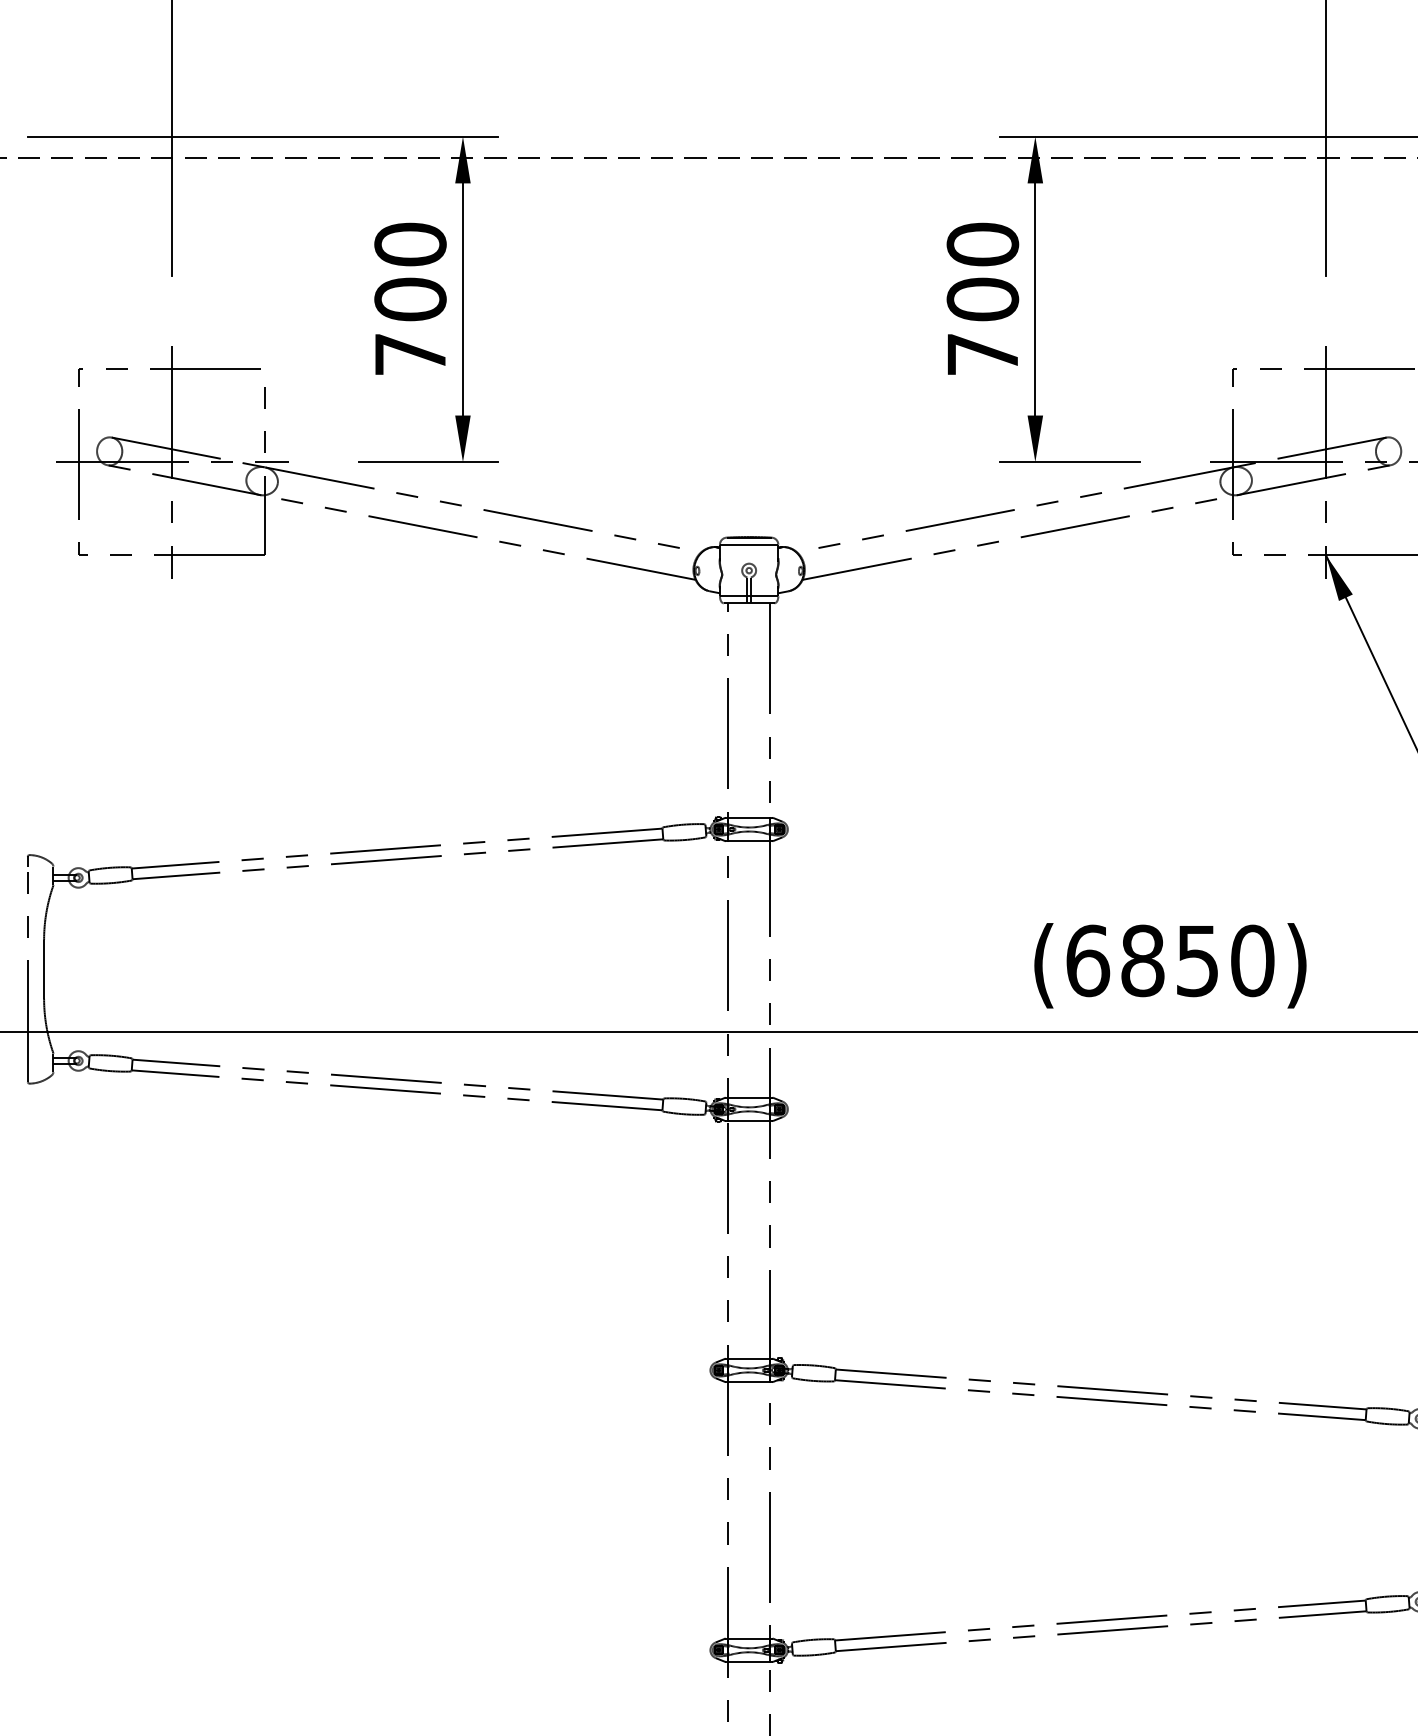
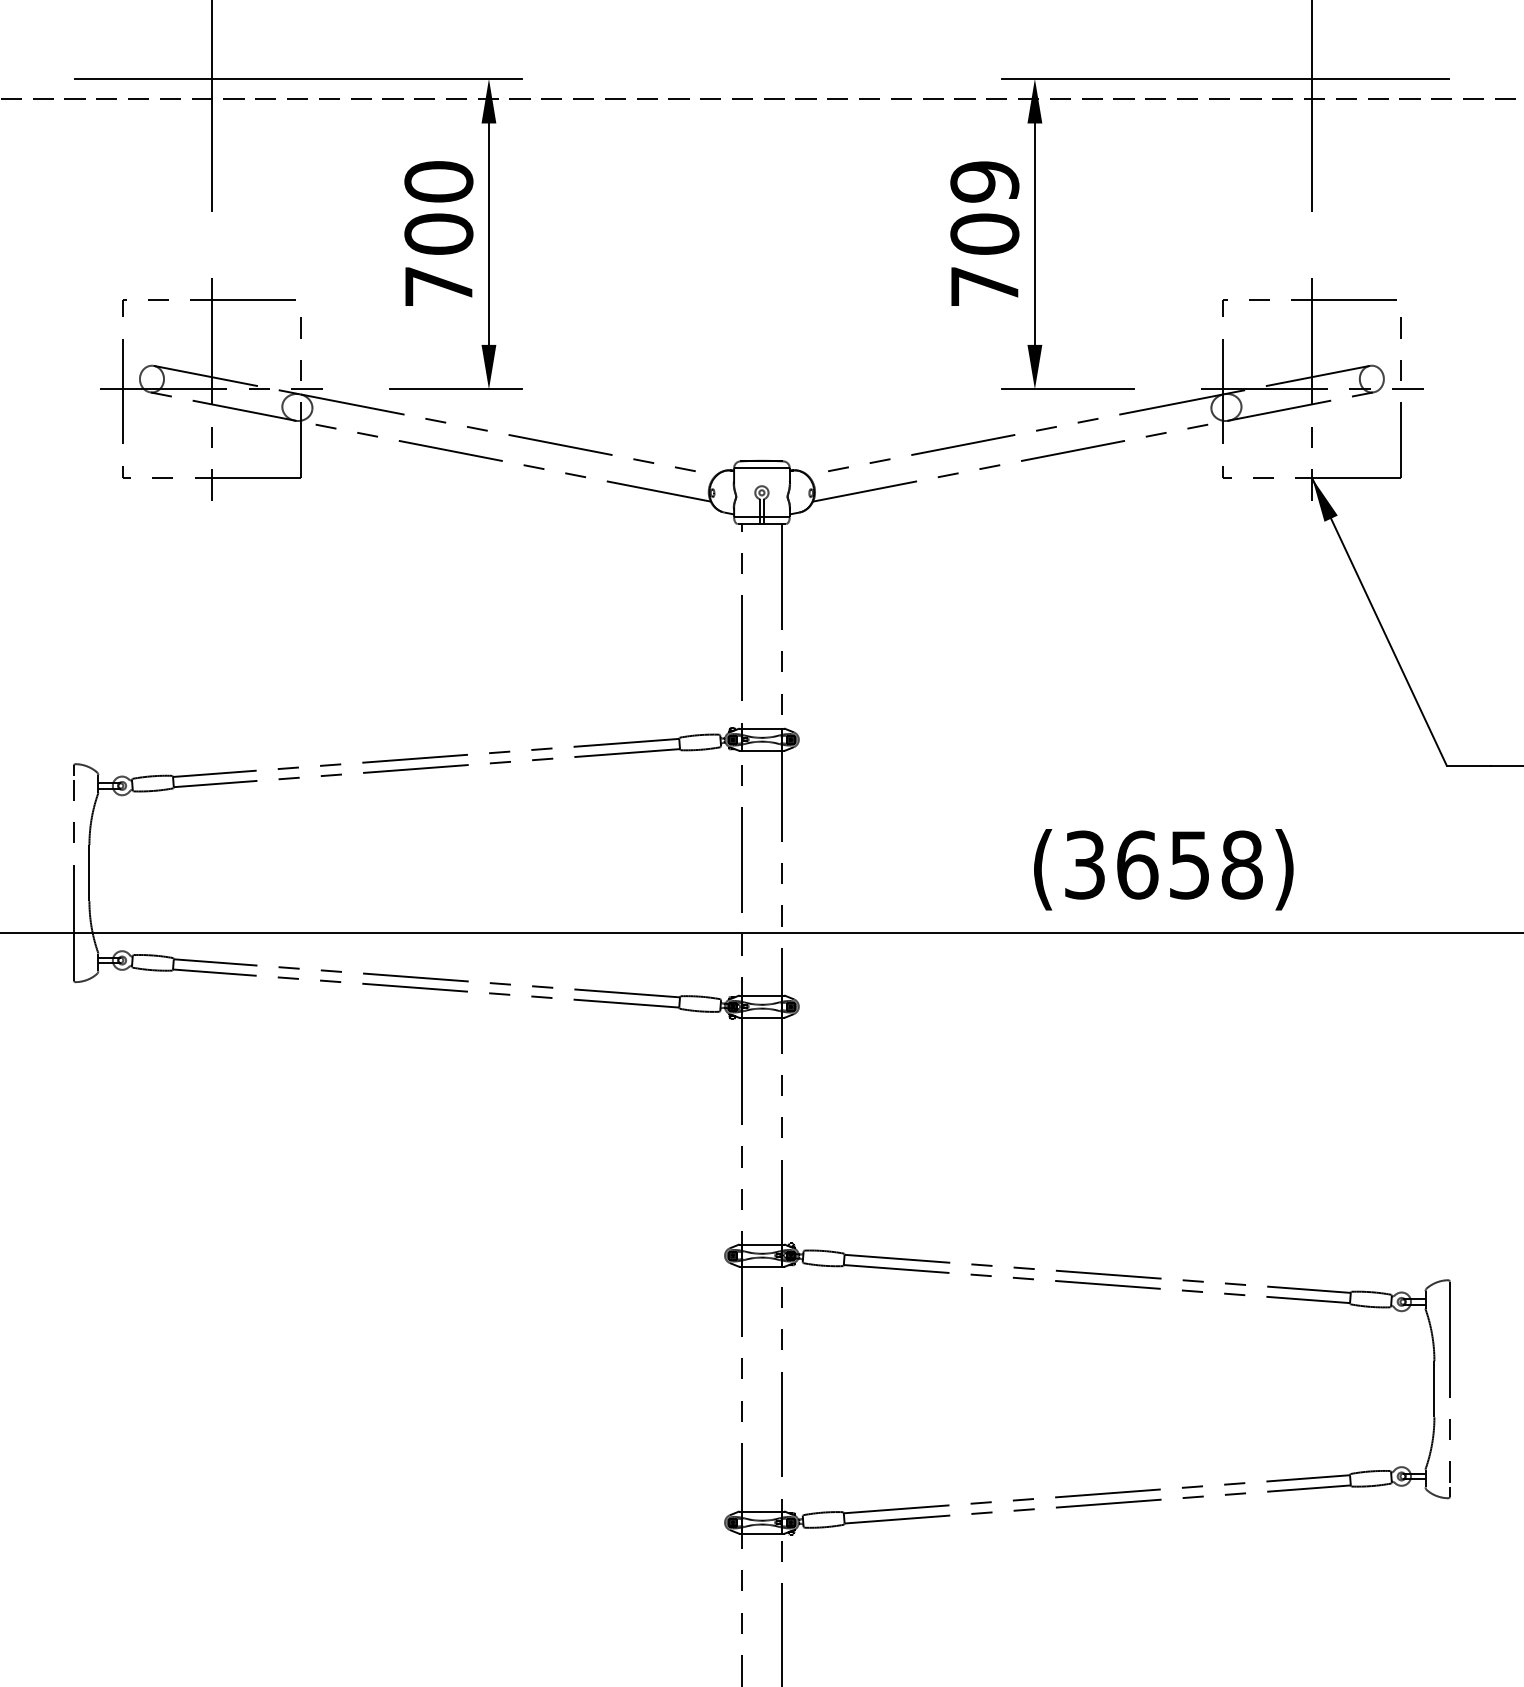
text: (982, 244) -> (984, 181), 700 -> 709
text: (1170, 960) -> (1163, 864), (6850) -> (3658)

